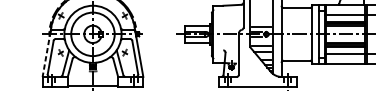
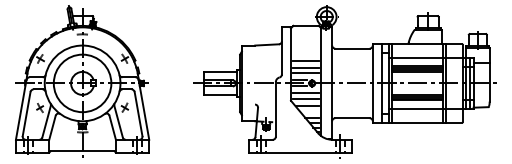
line: (261, 17) -> (305, 60), added
line: (261, 22) -> (305, 67), added
line: (261, 41) -> (305, 93), added
line: (46, 54) -> (21, 110), dashed -> solid

